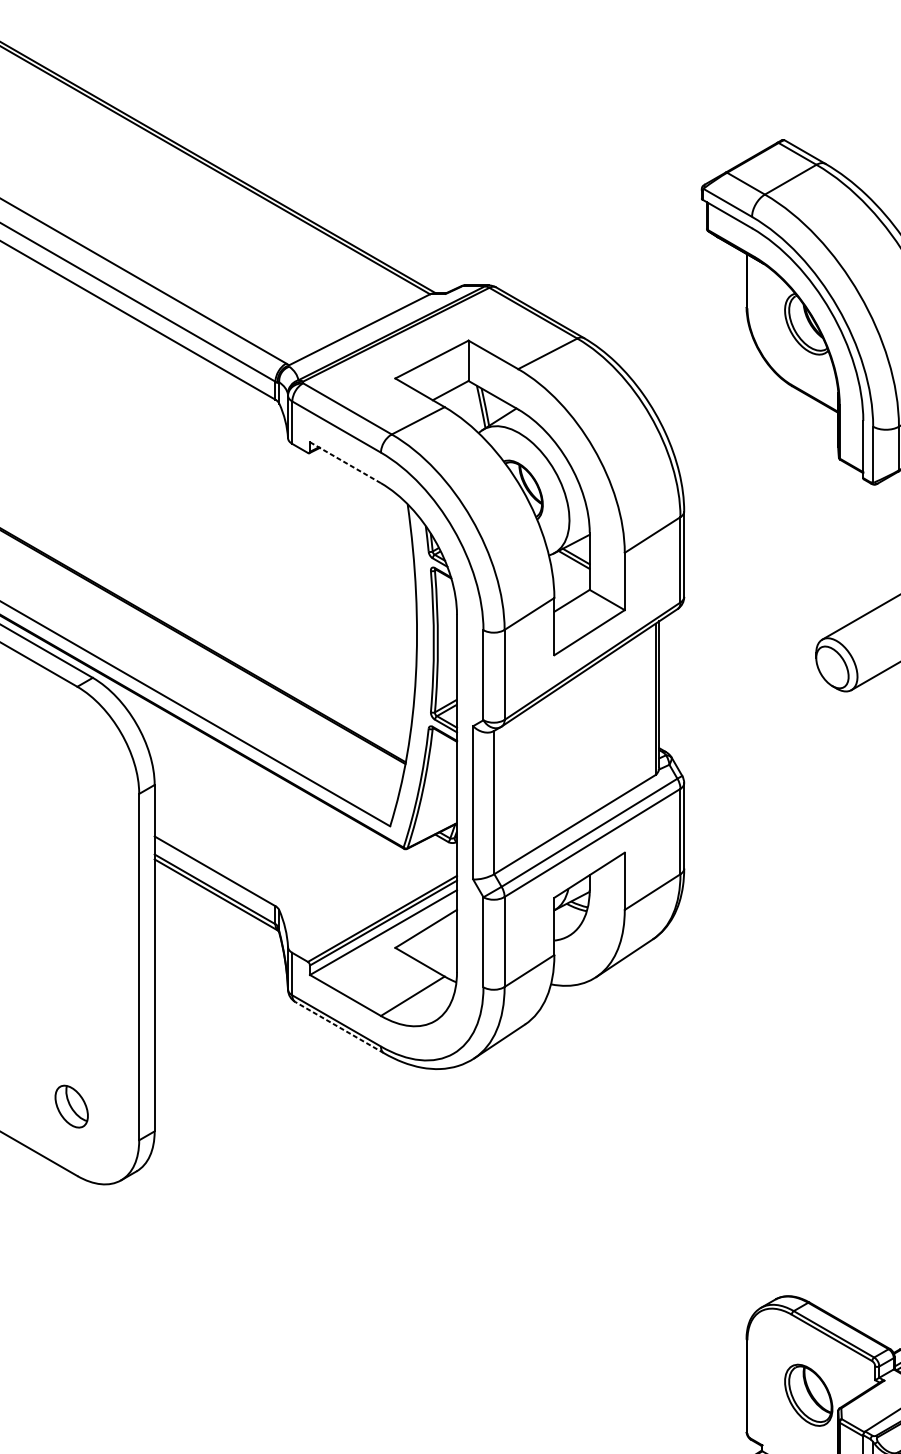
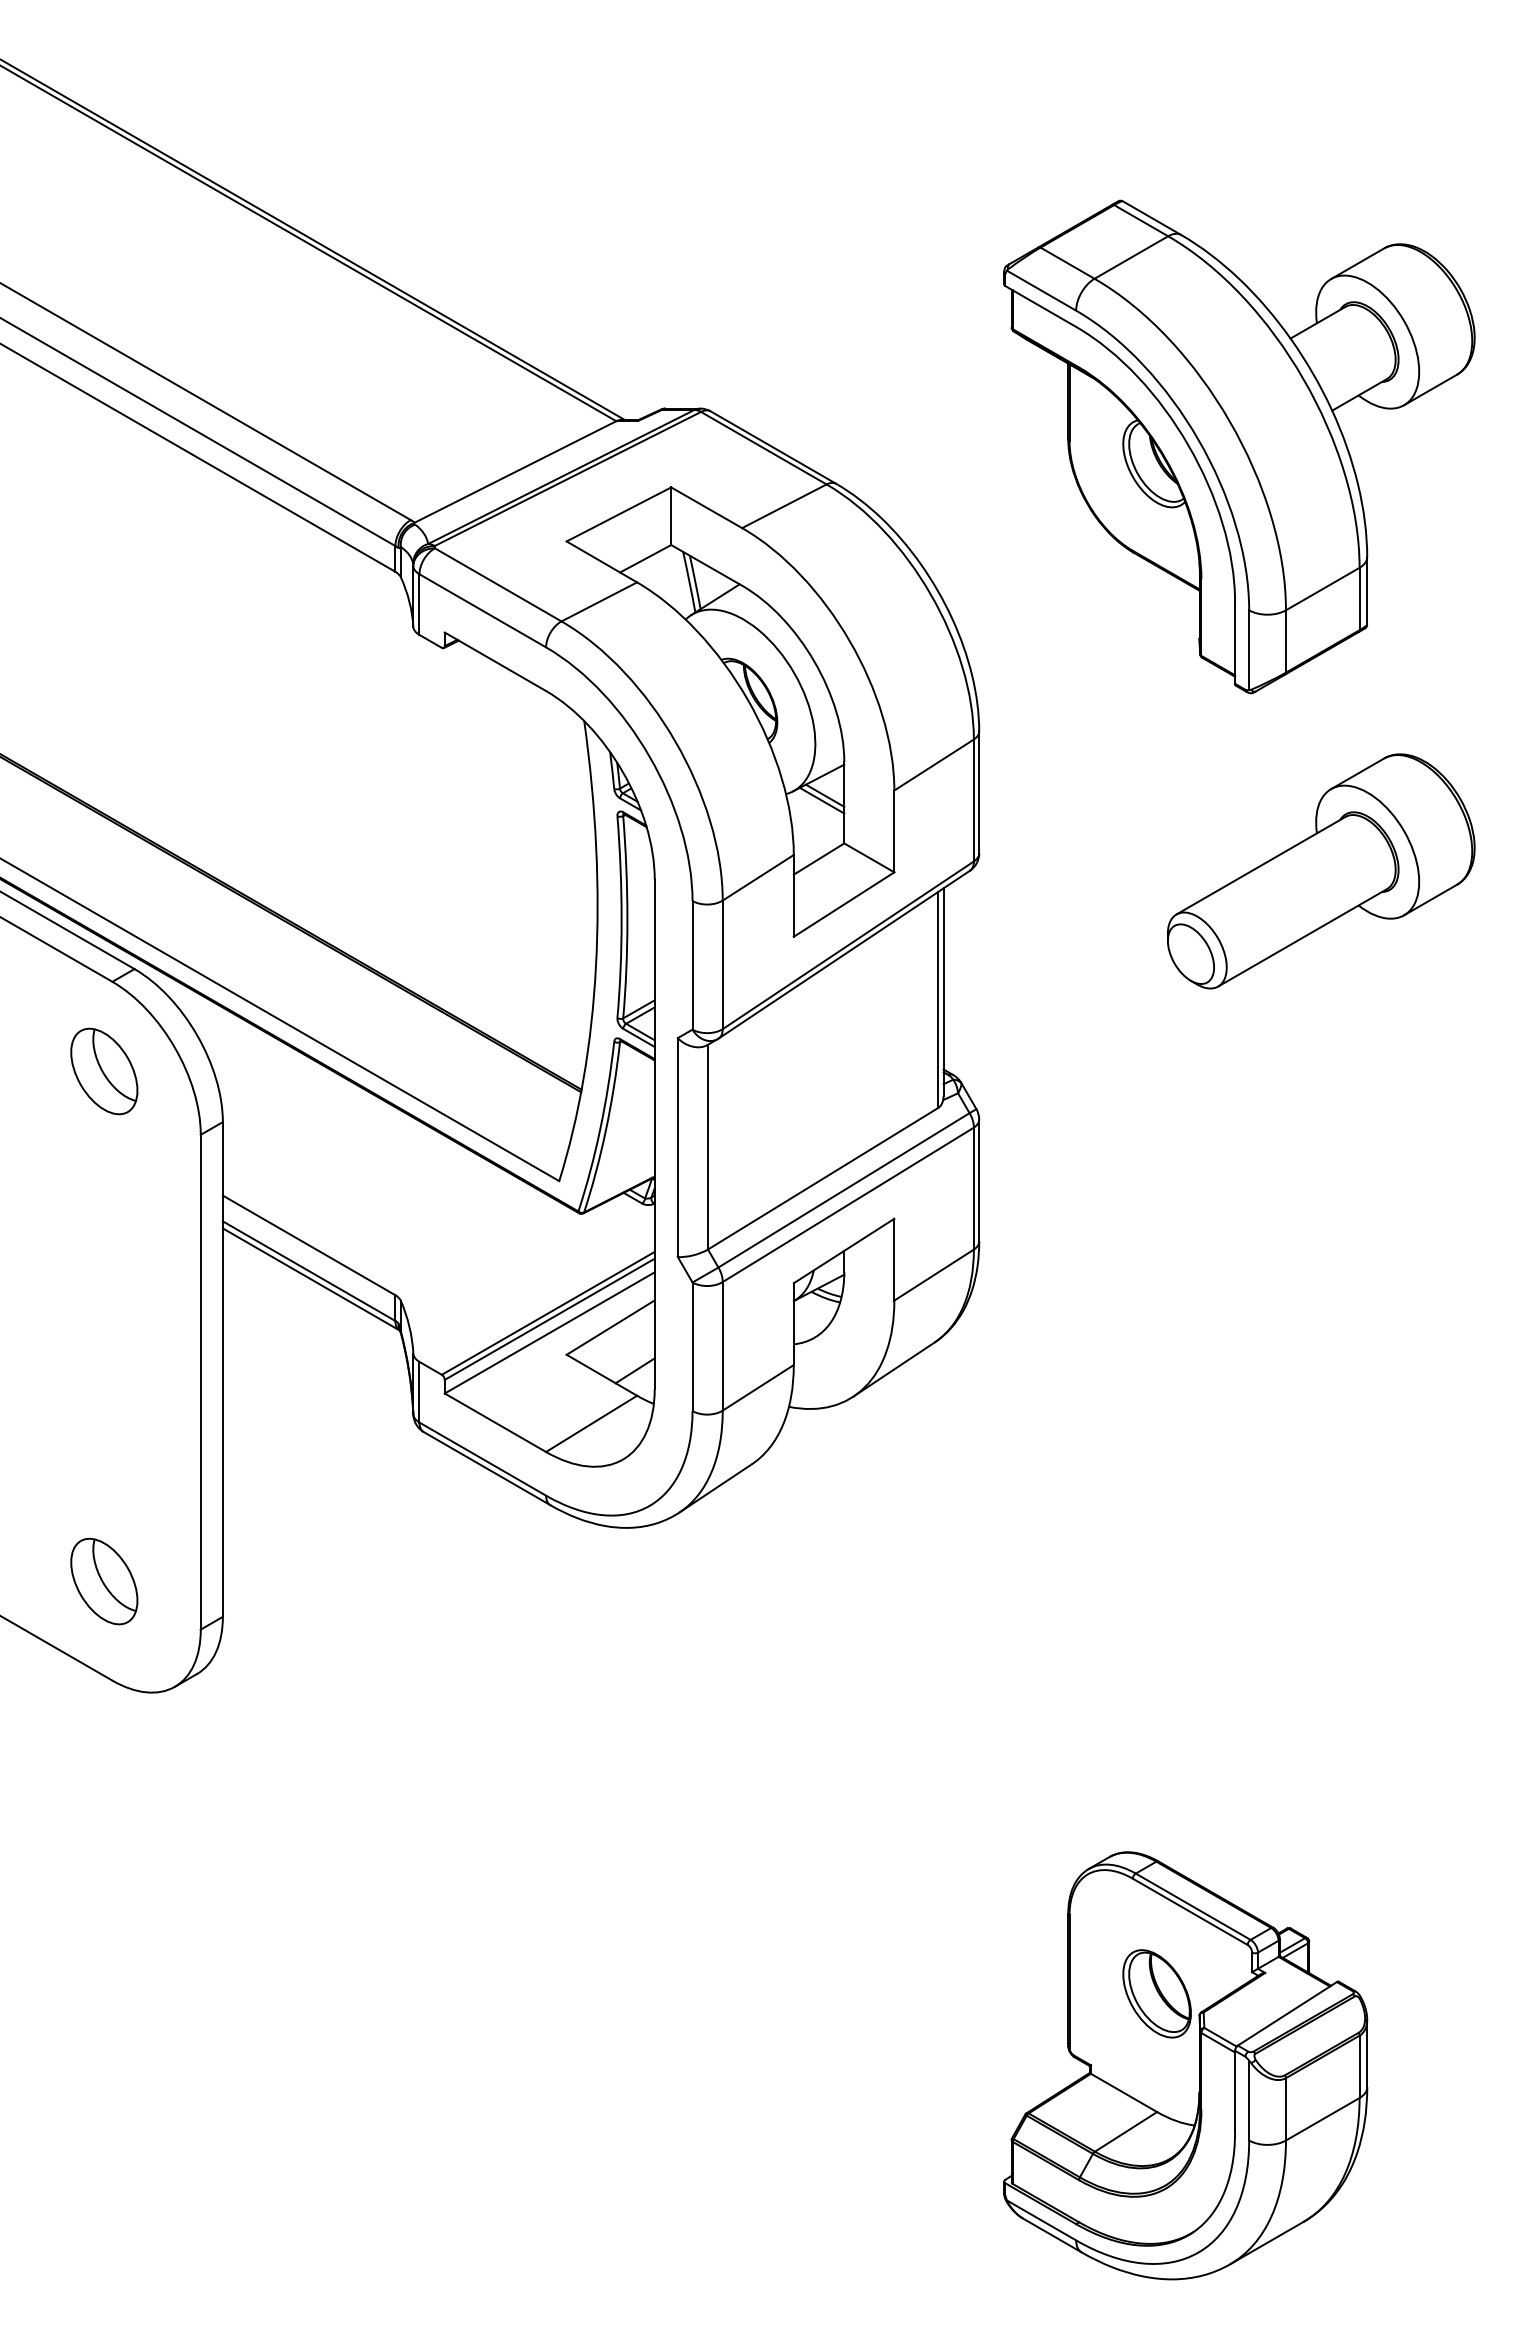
line: (345, 463) -> (495, 662), dashed -> solid
part: (71, 749) -> (104, 1071), added
line: (442, 958) -> (634, 1370), added
line: (339, 1027) -> (486, 1468), dashed -> solid
part: (71, 1106) -> (104, 1581), size x1.43

